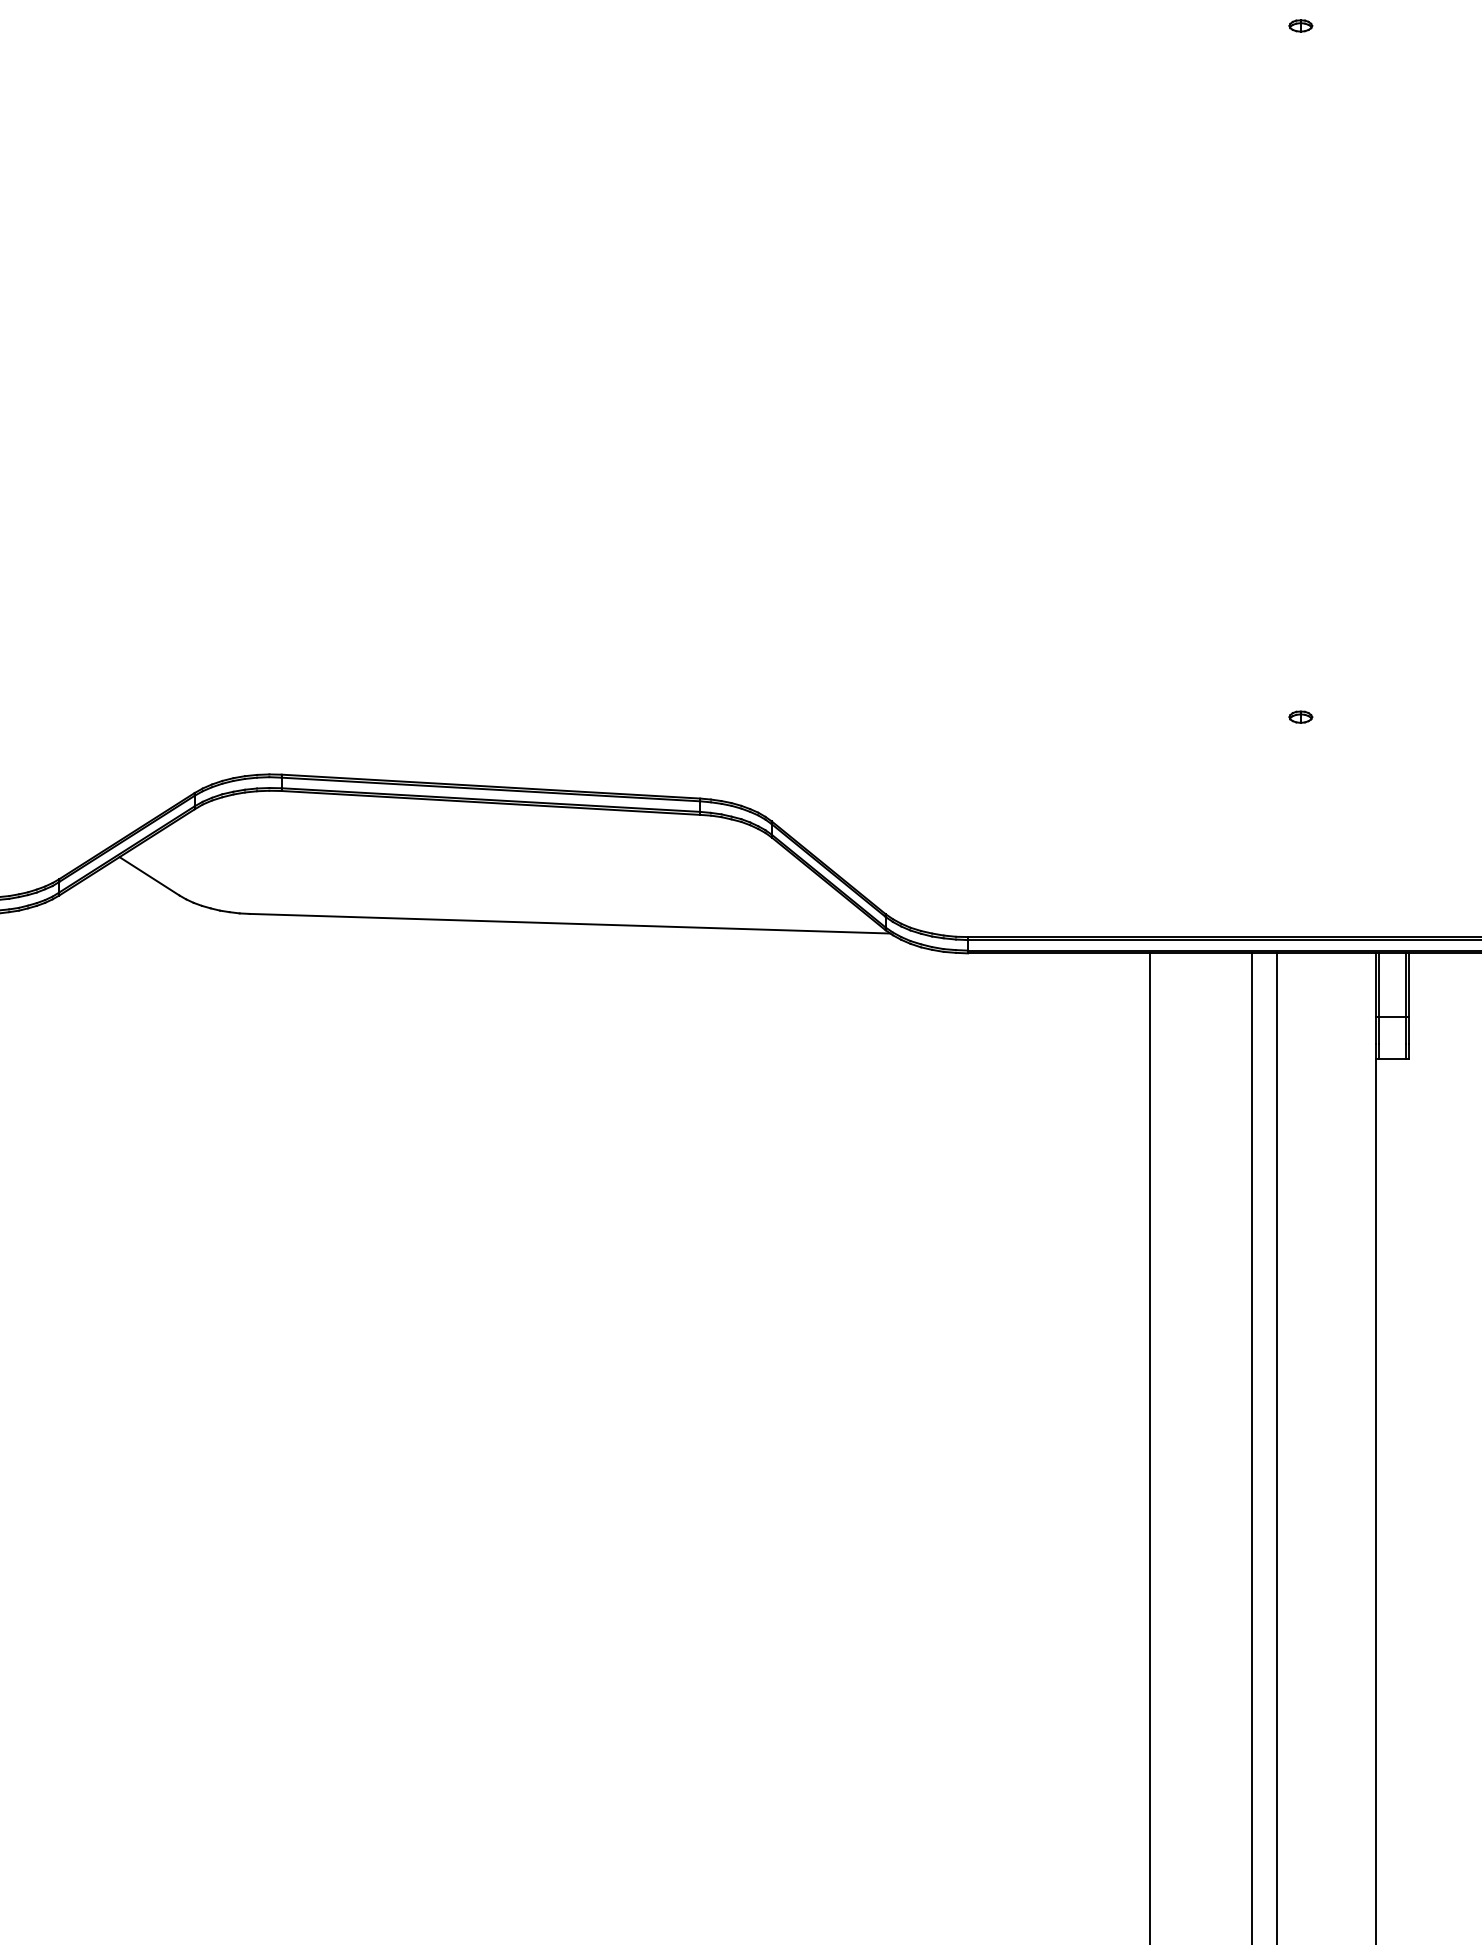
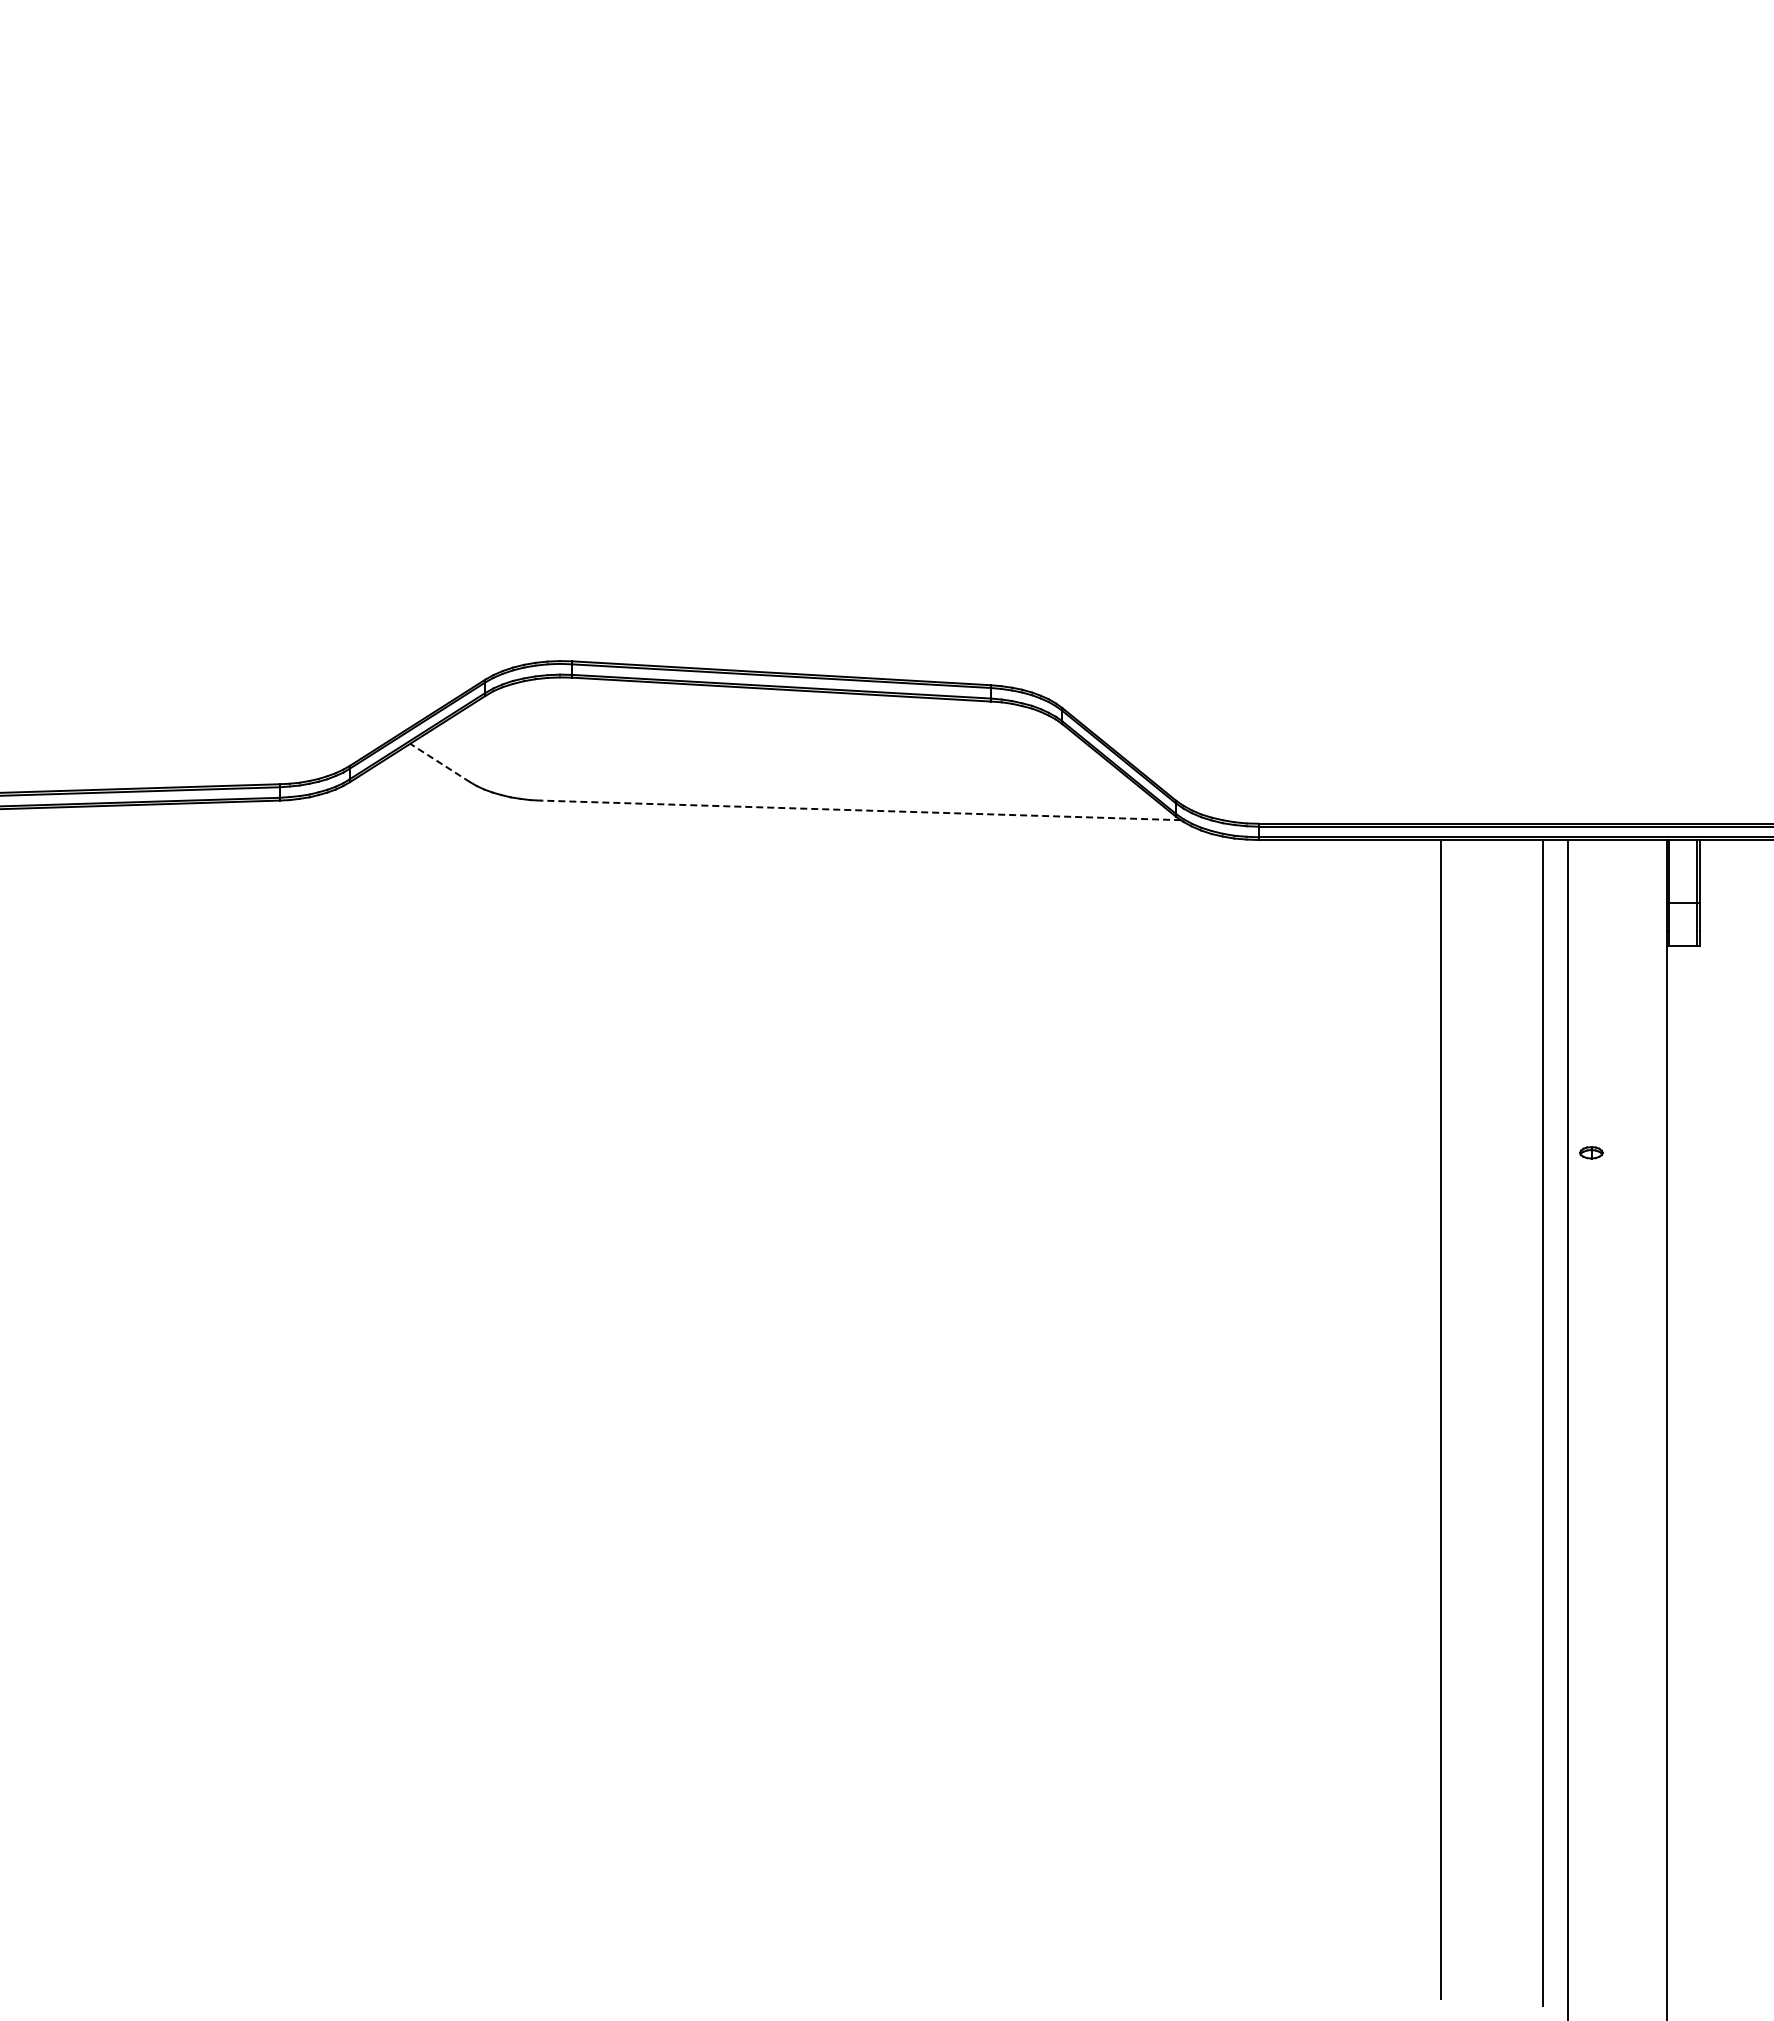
part: (1300, 716) -> (1591, 1152), moved
line: (149, 876) -> (440, 763), solid -> dashed
line: (569, 923) -> (860, 810), solid -> dashed

